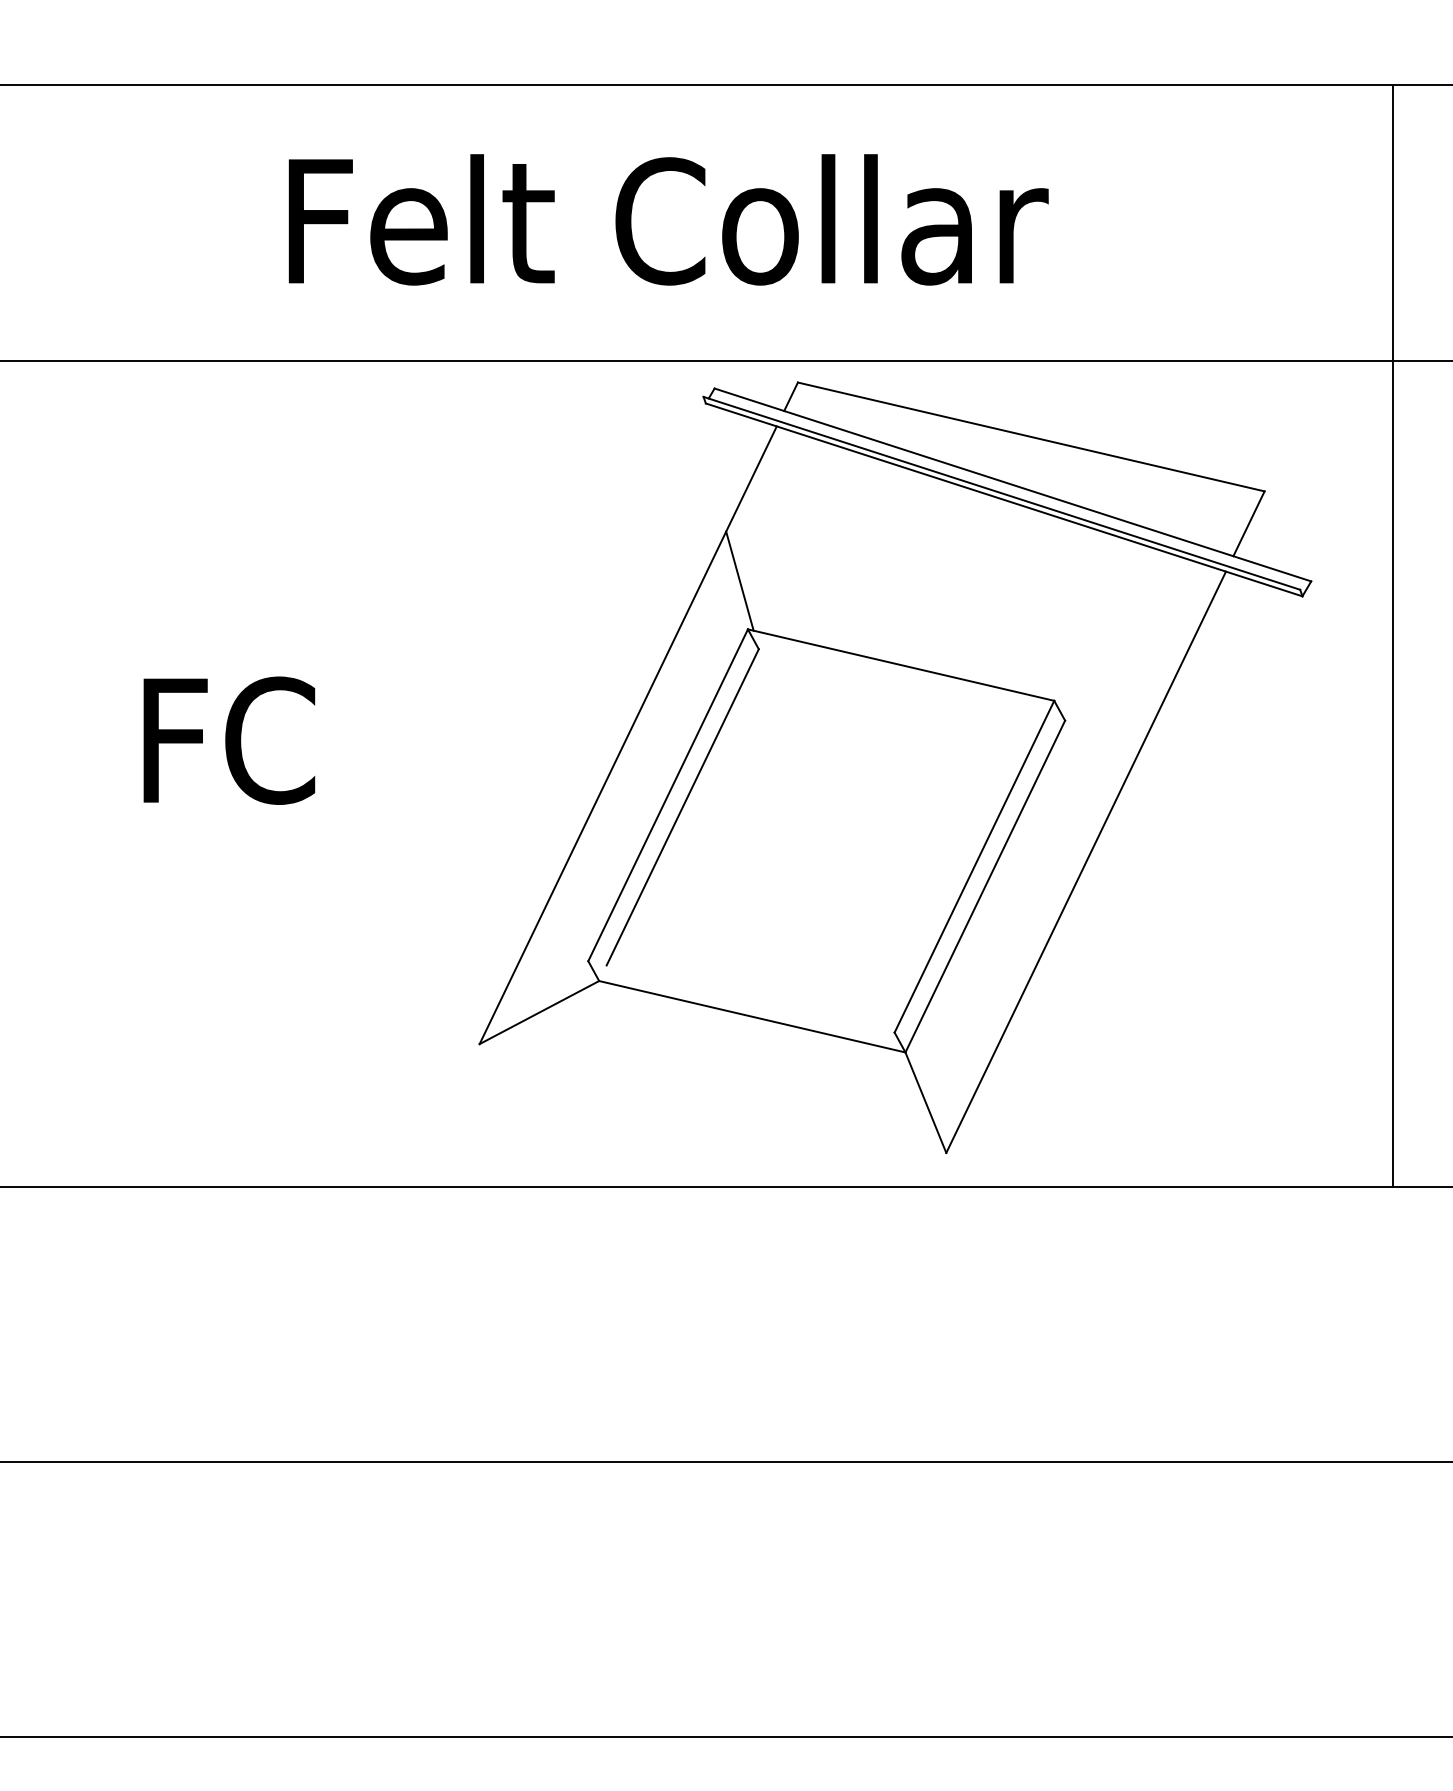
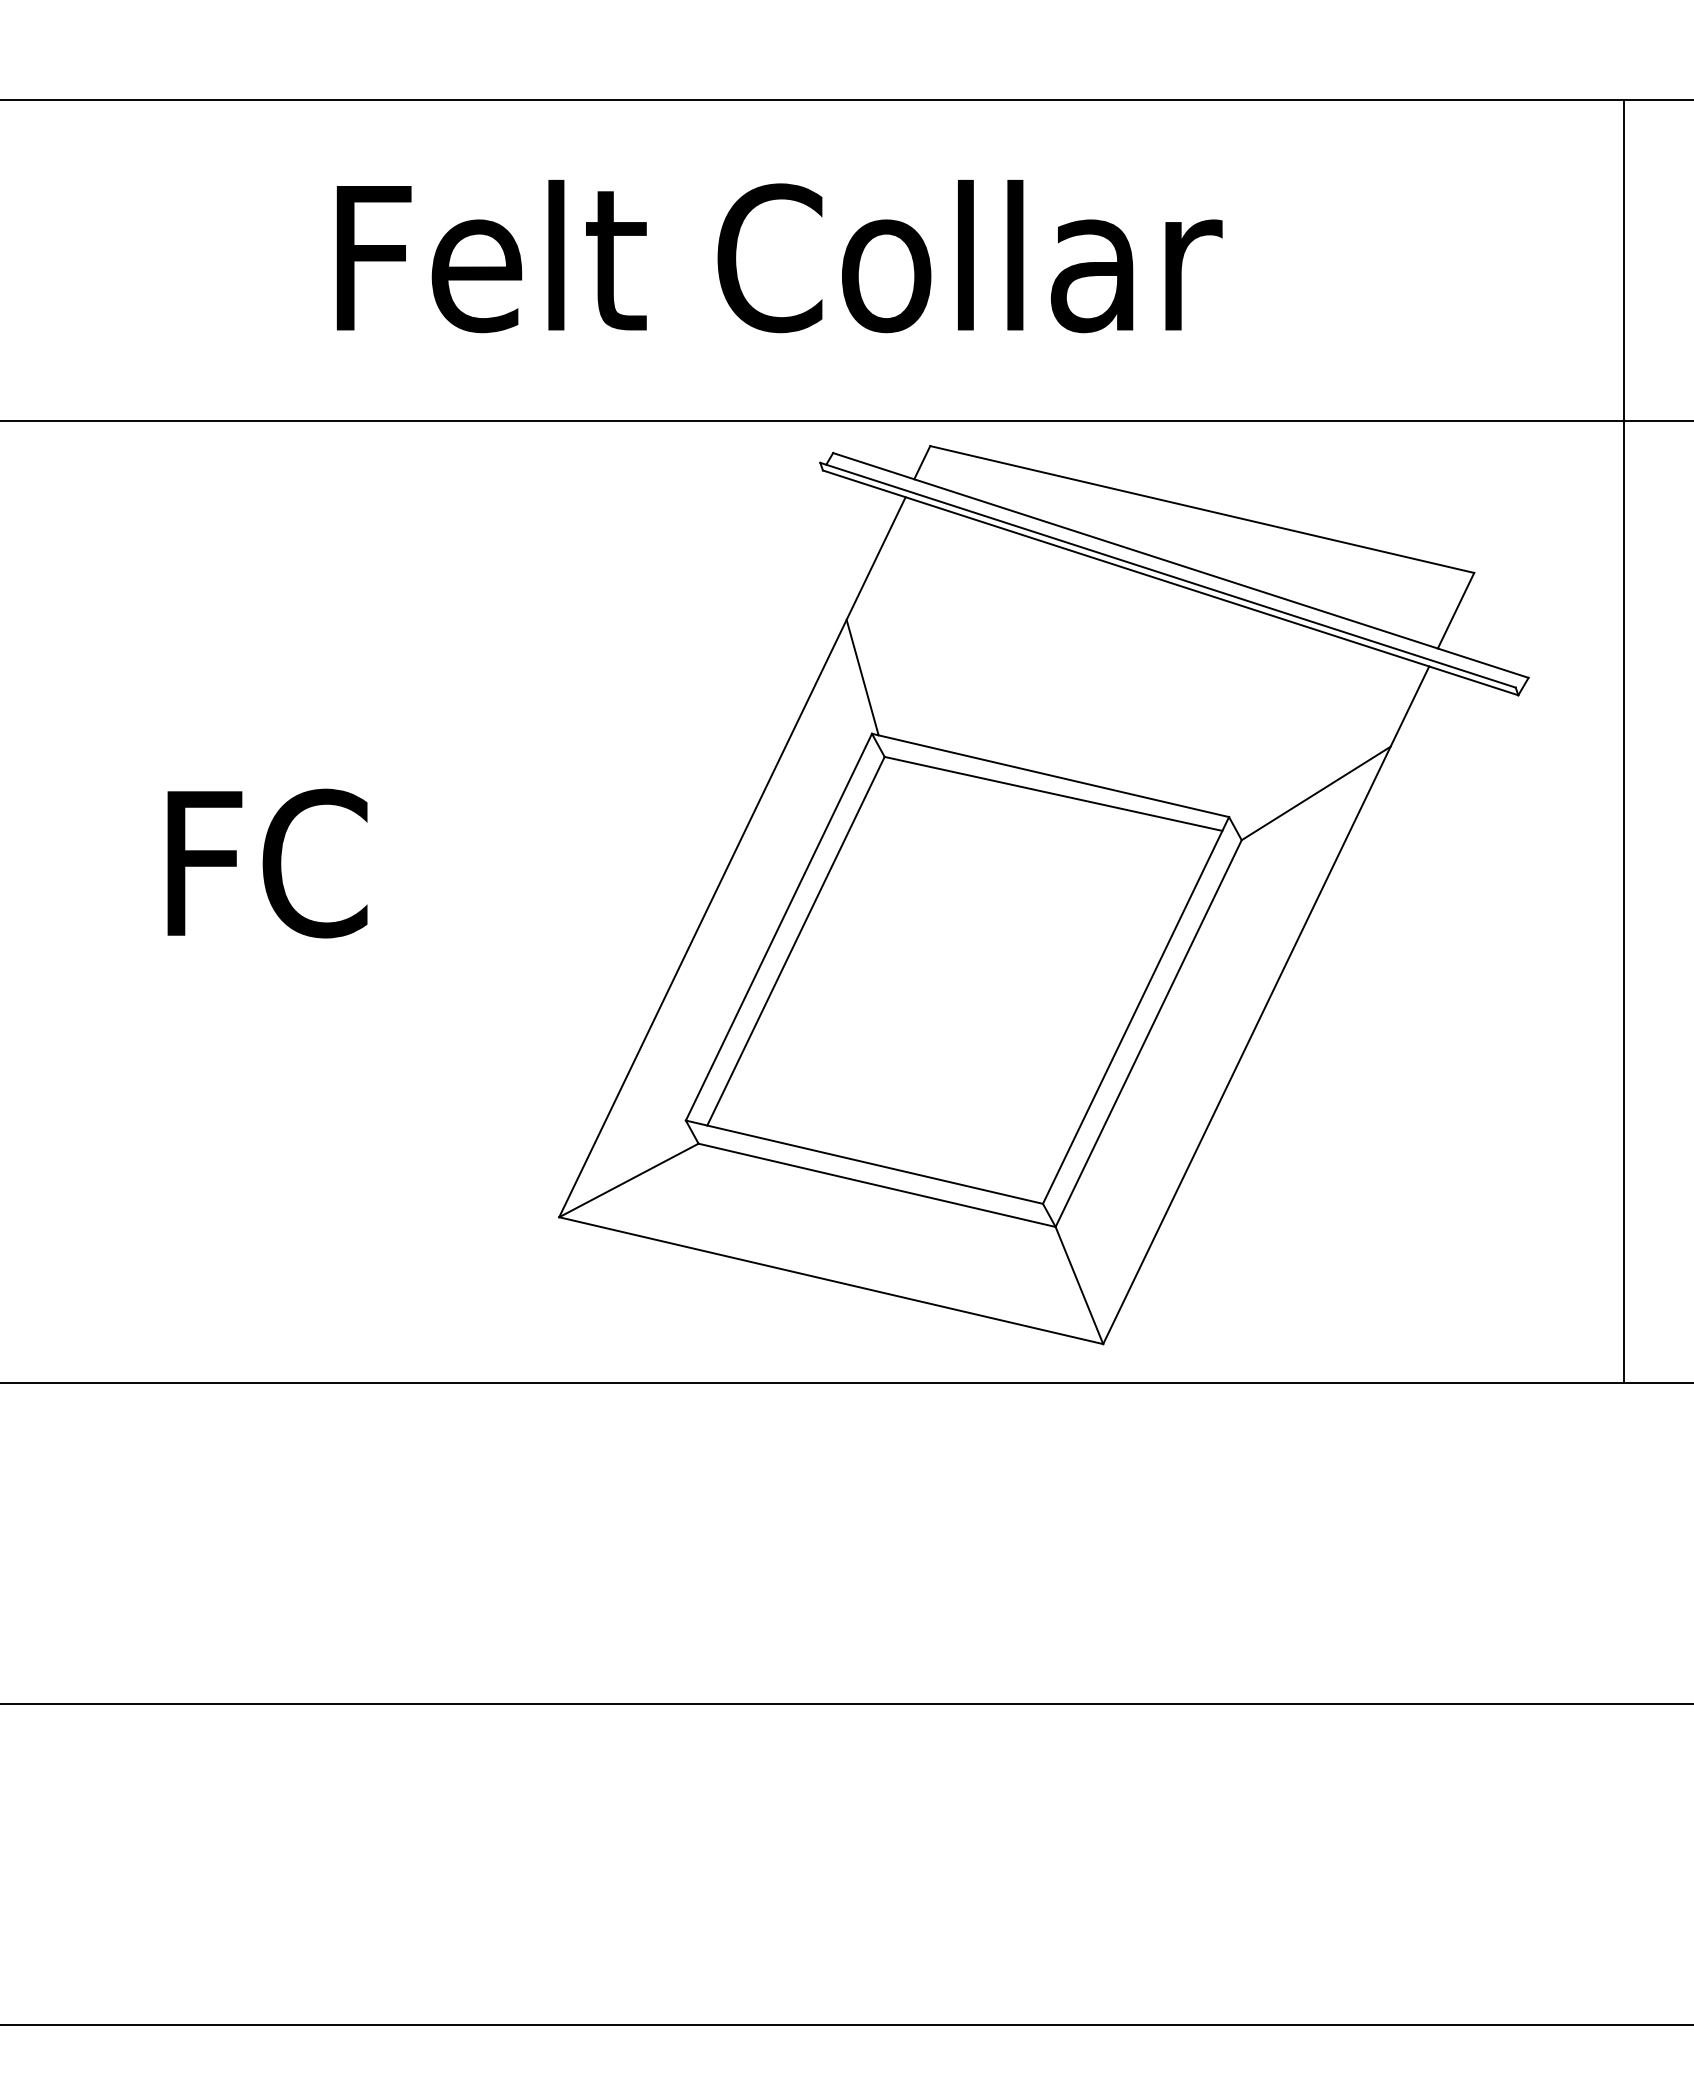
line: (903, 680) -> (1053, 793), added
line: (1128, 680) -> (1315, 793), added
line: (740, 996) -> (863, 1161), added
line: (713, 1098) -> (831, 1280), added

